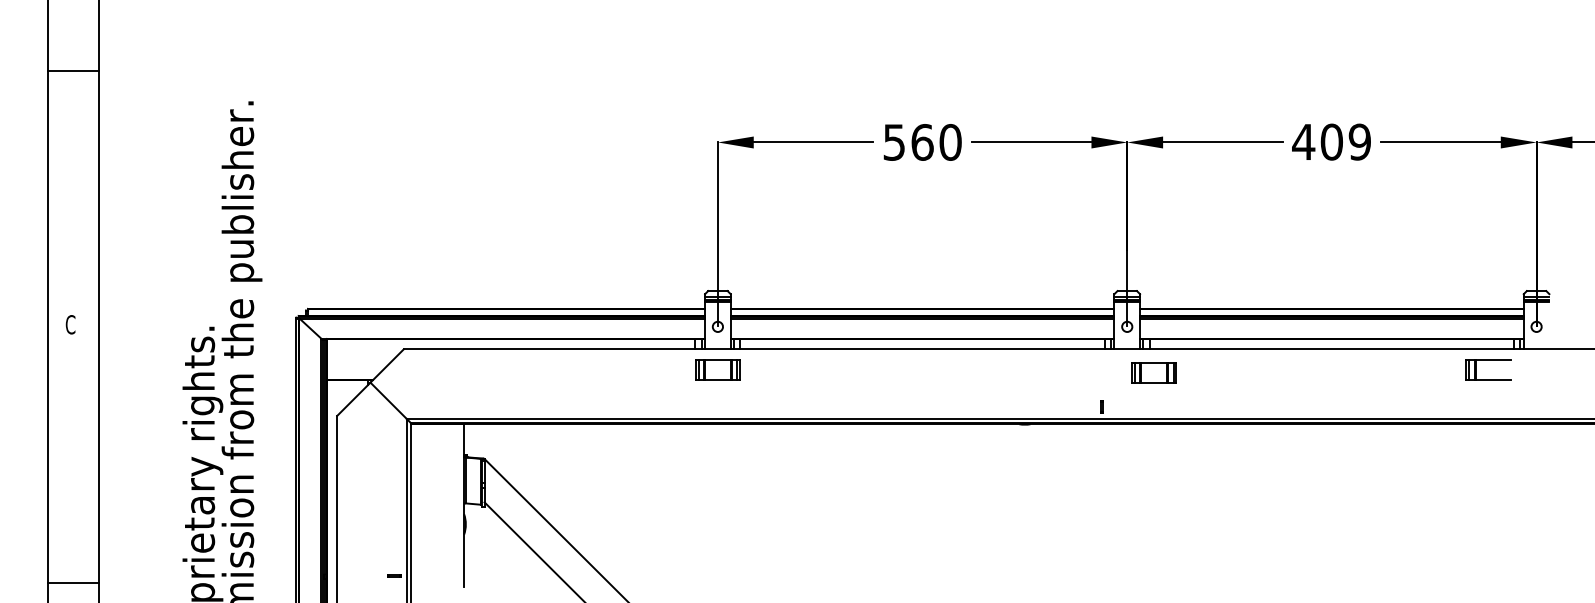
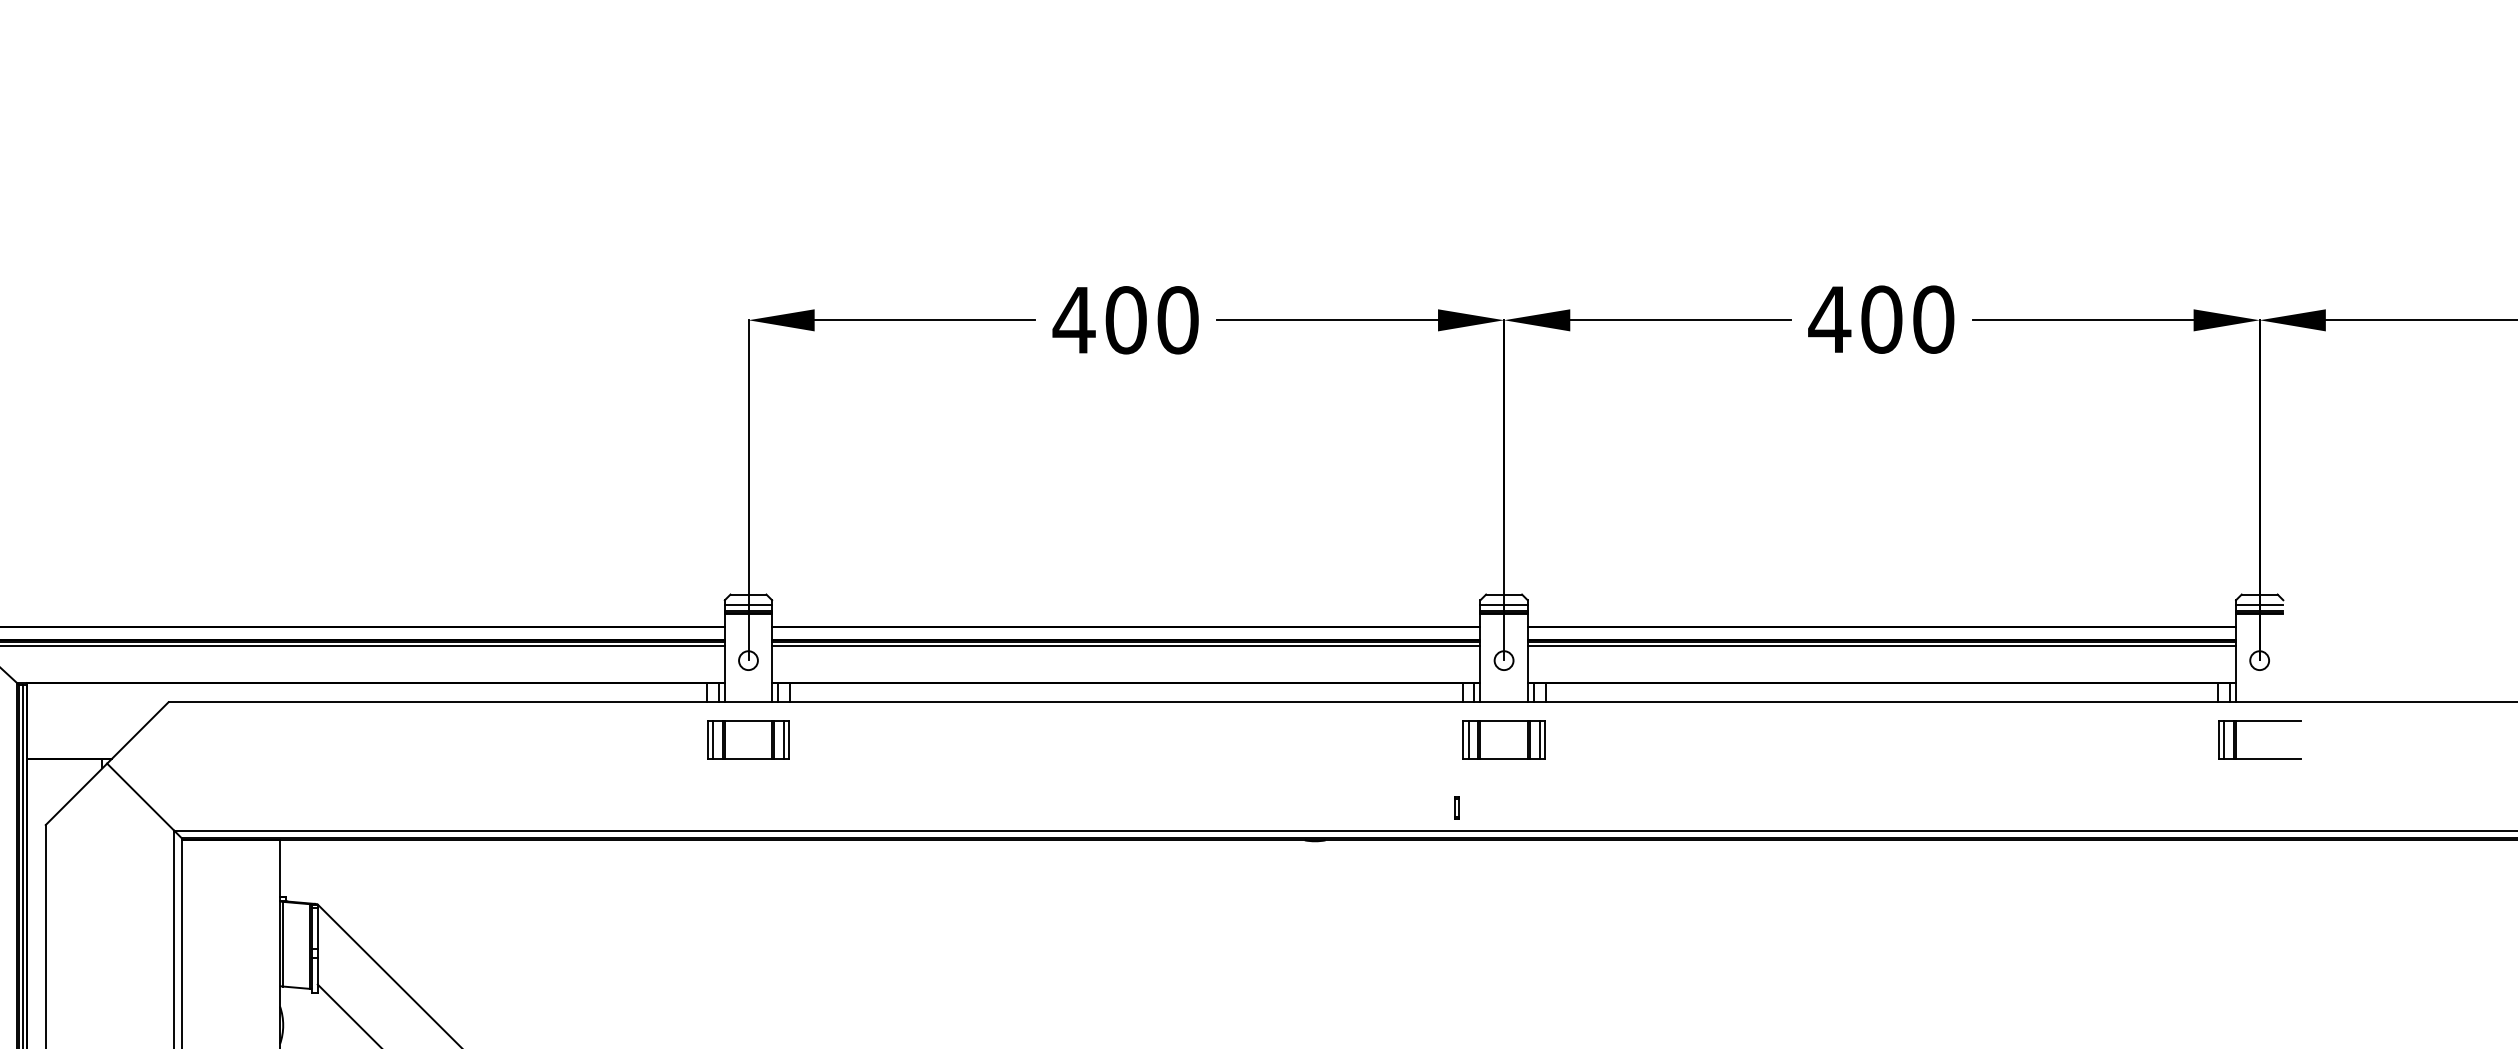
text: (1359, 141) -> (1932, 318), 409 -> 400
text: (907, 142) -> (1098, 320), 560 -> 400
part: (1488, 360) -> (2259, 722), moved
part: (1153, 372) -> (1502, 739), moved

